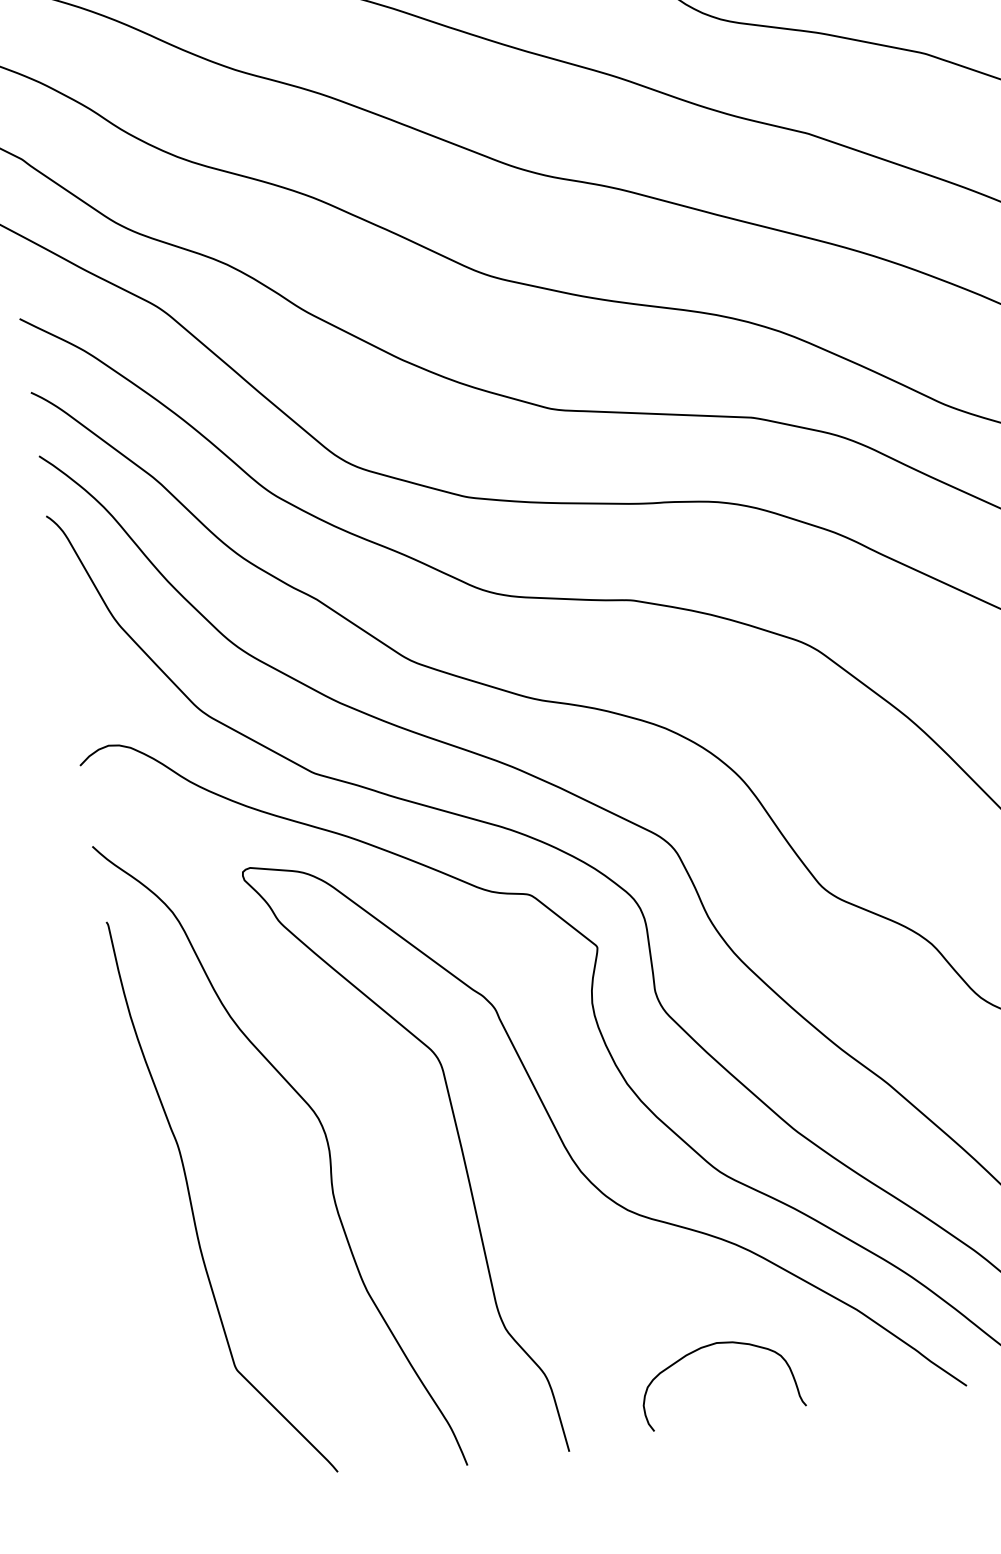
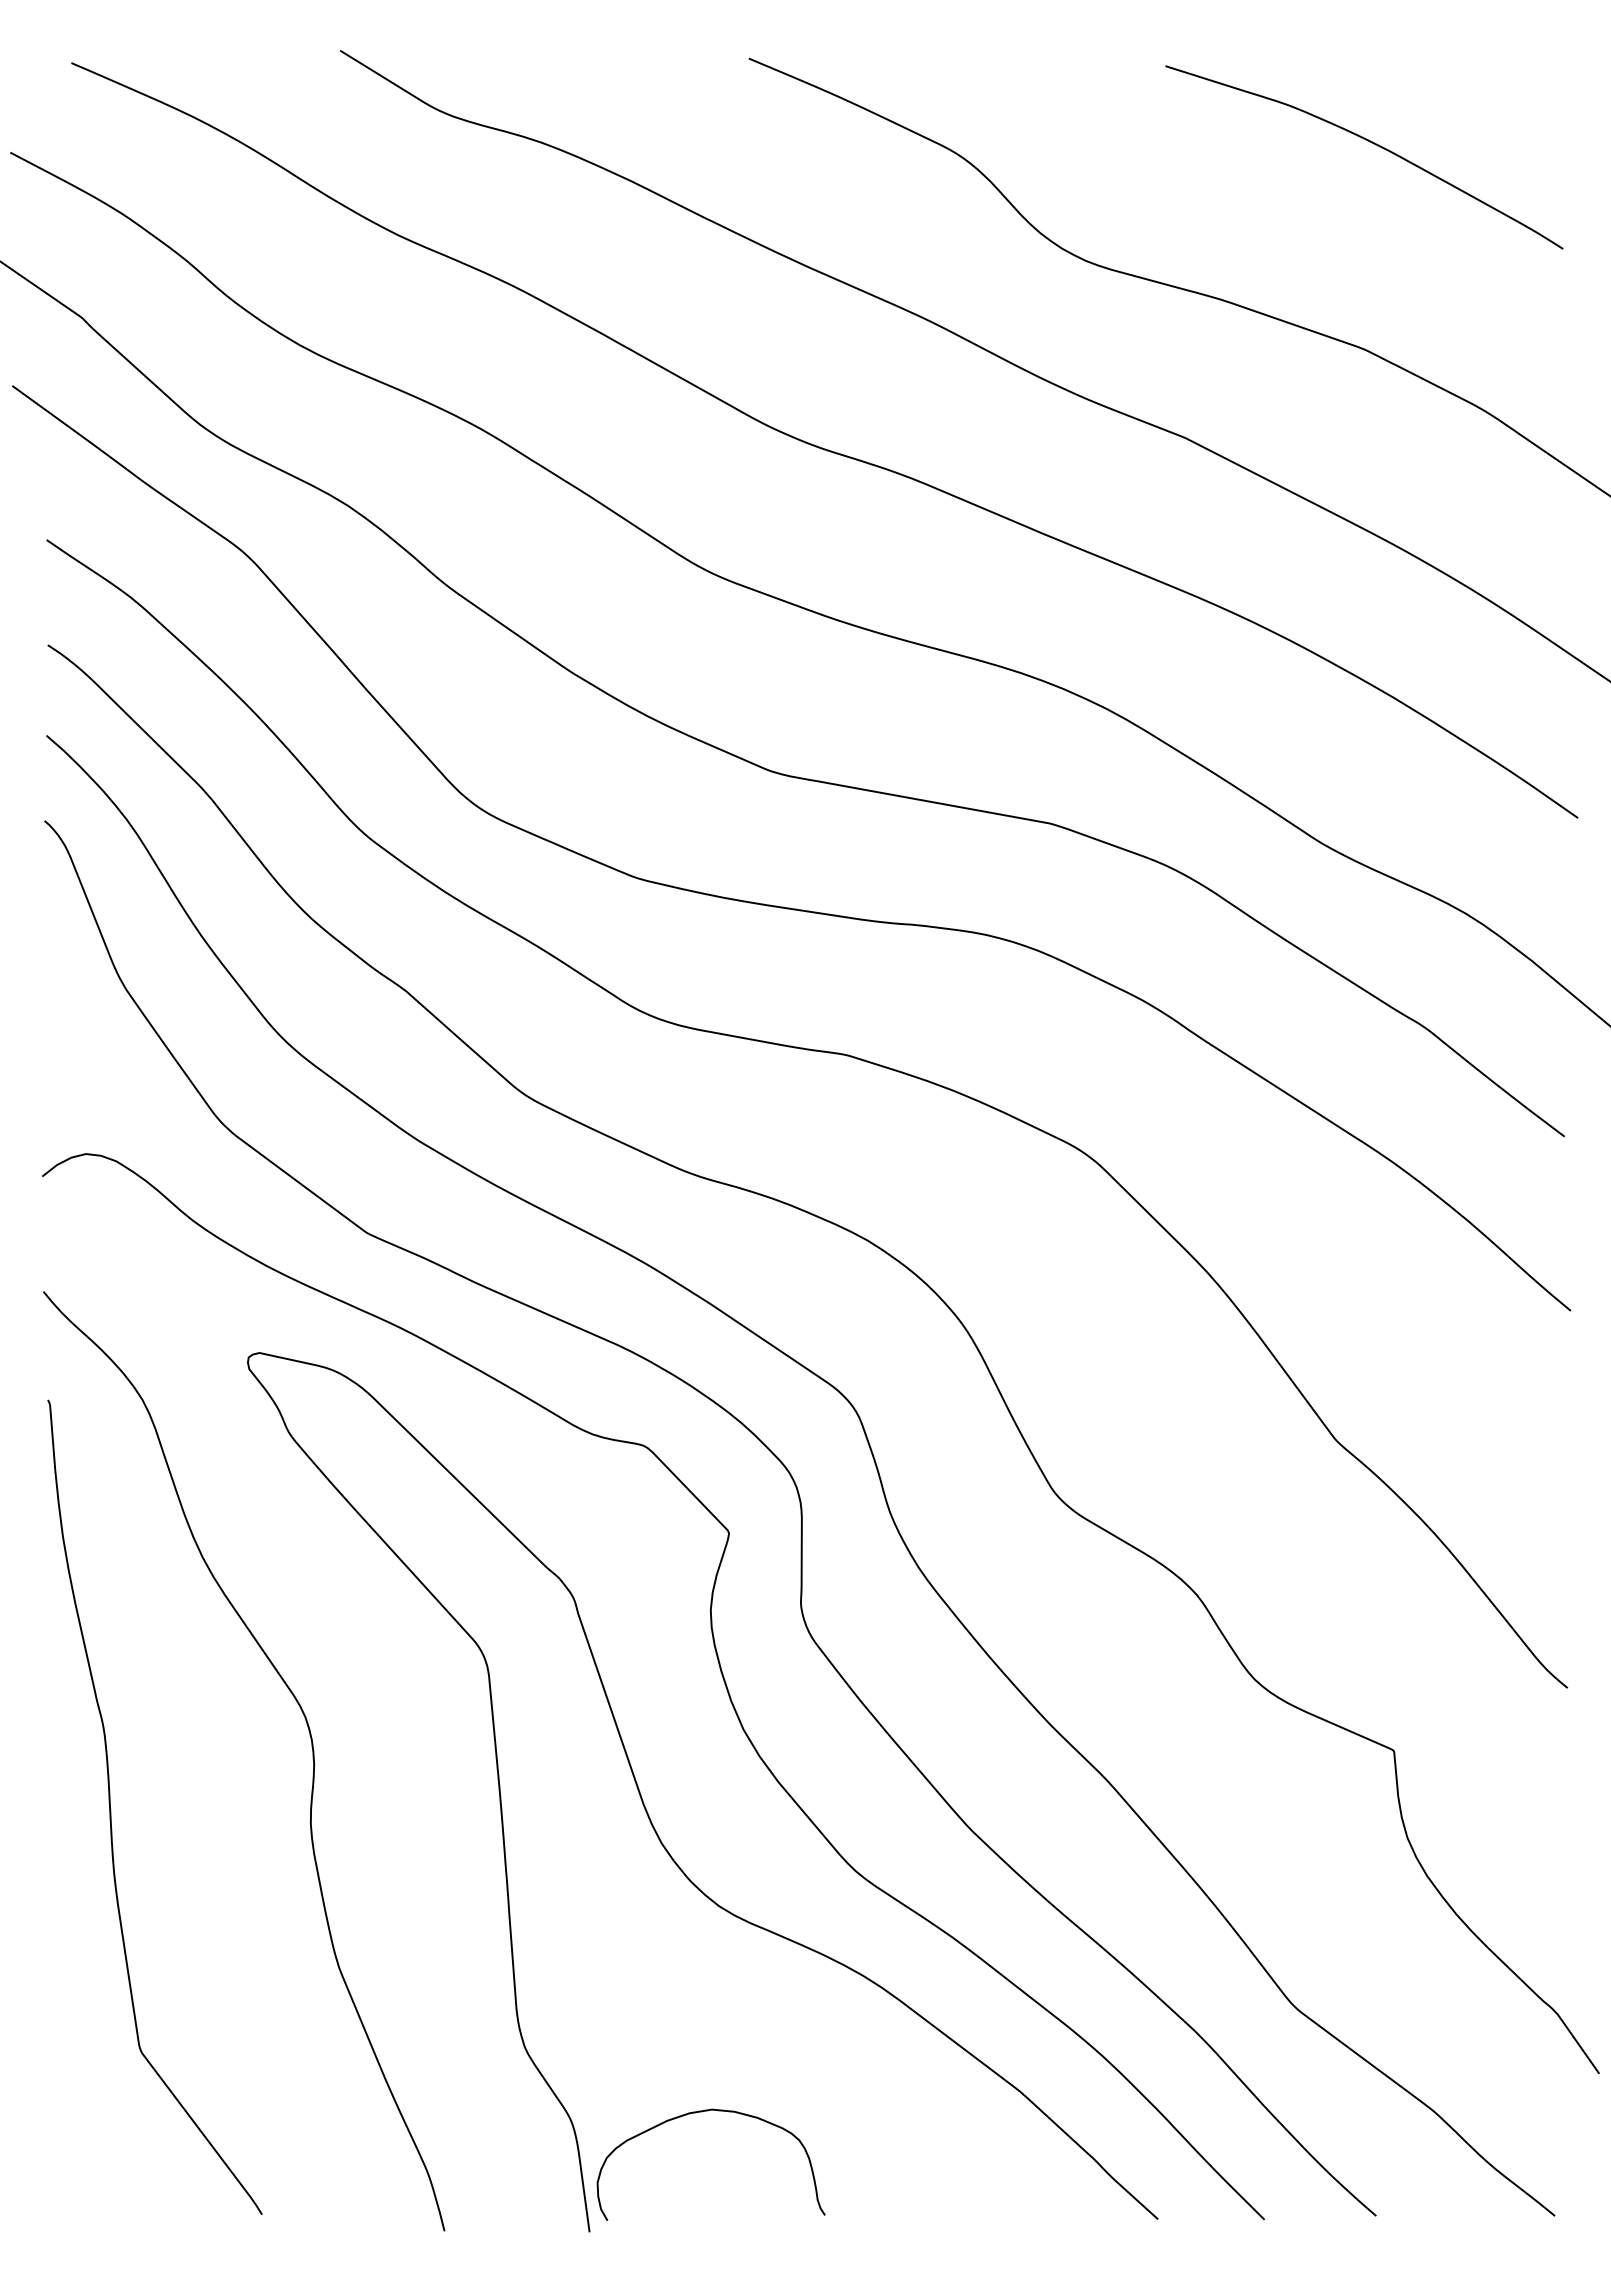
curve: (710, 1345) -> (702, 2112), moved

